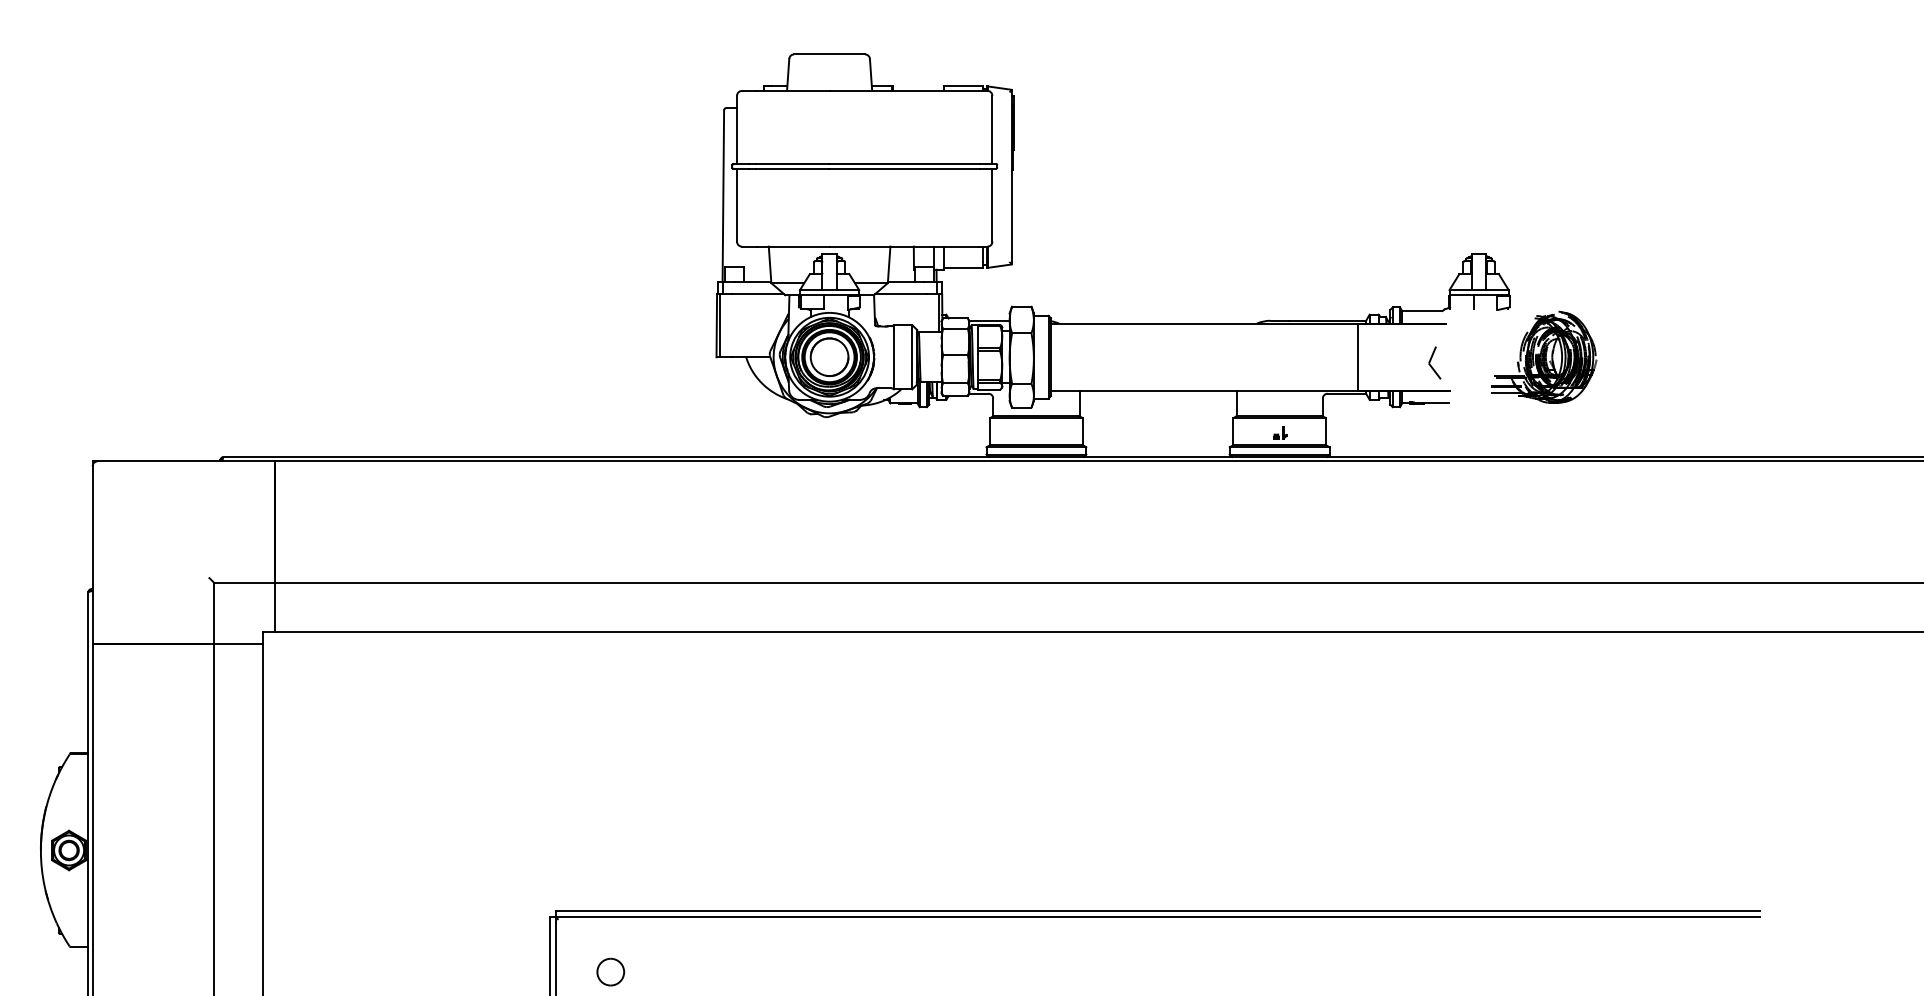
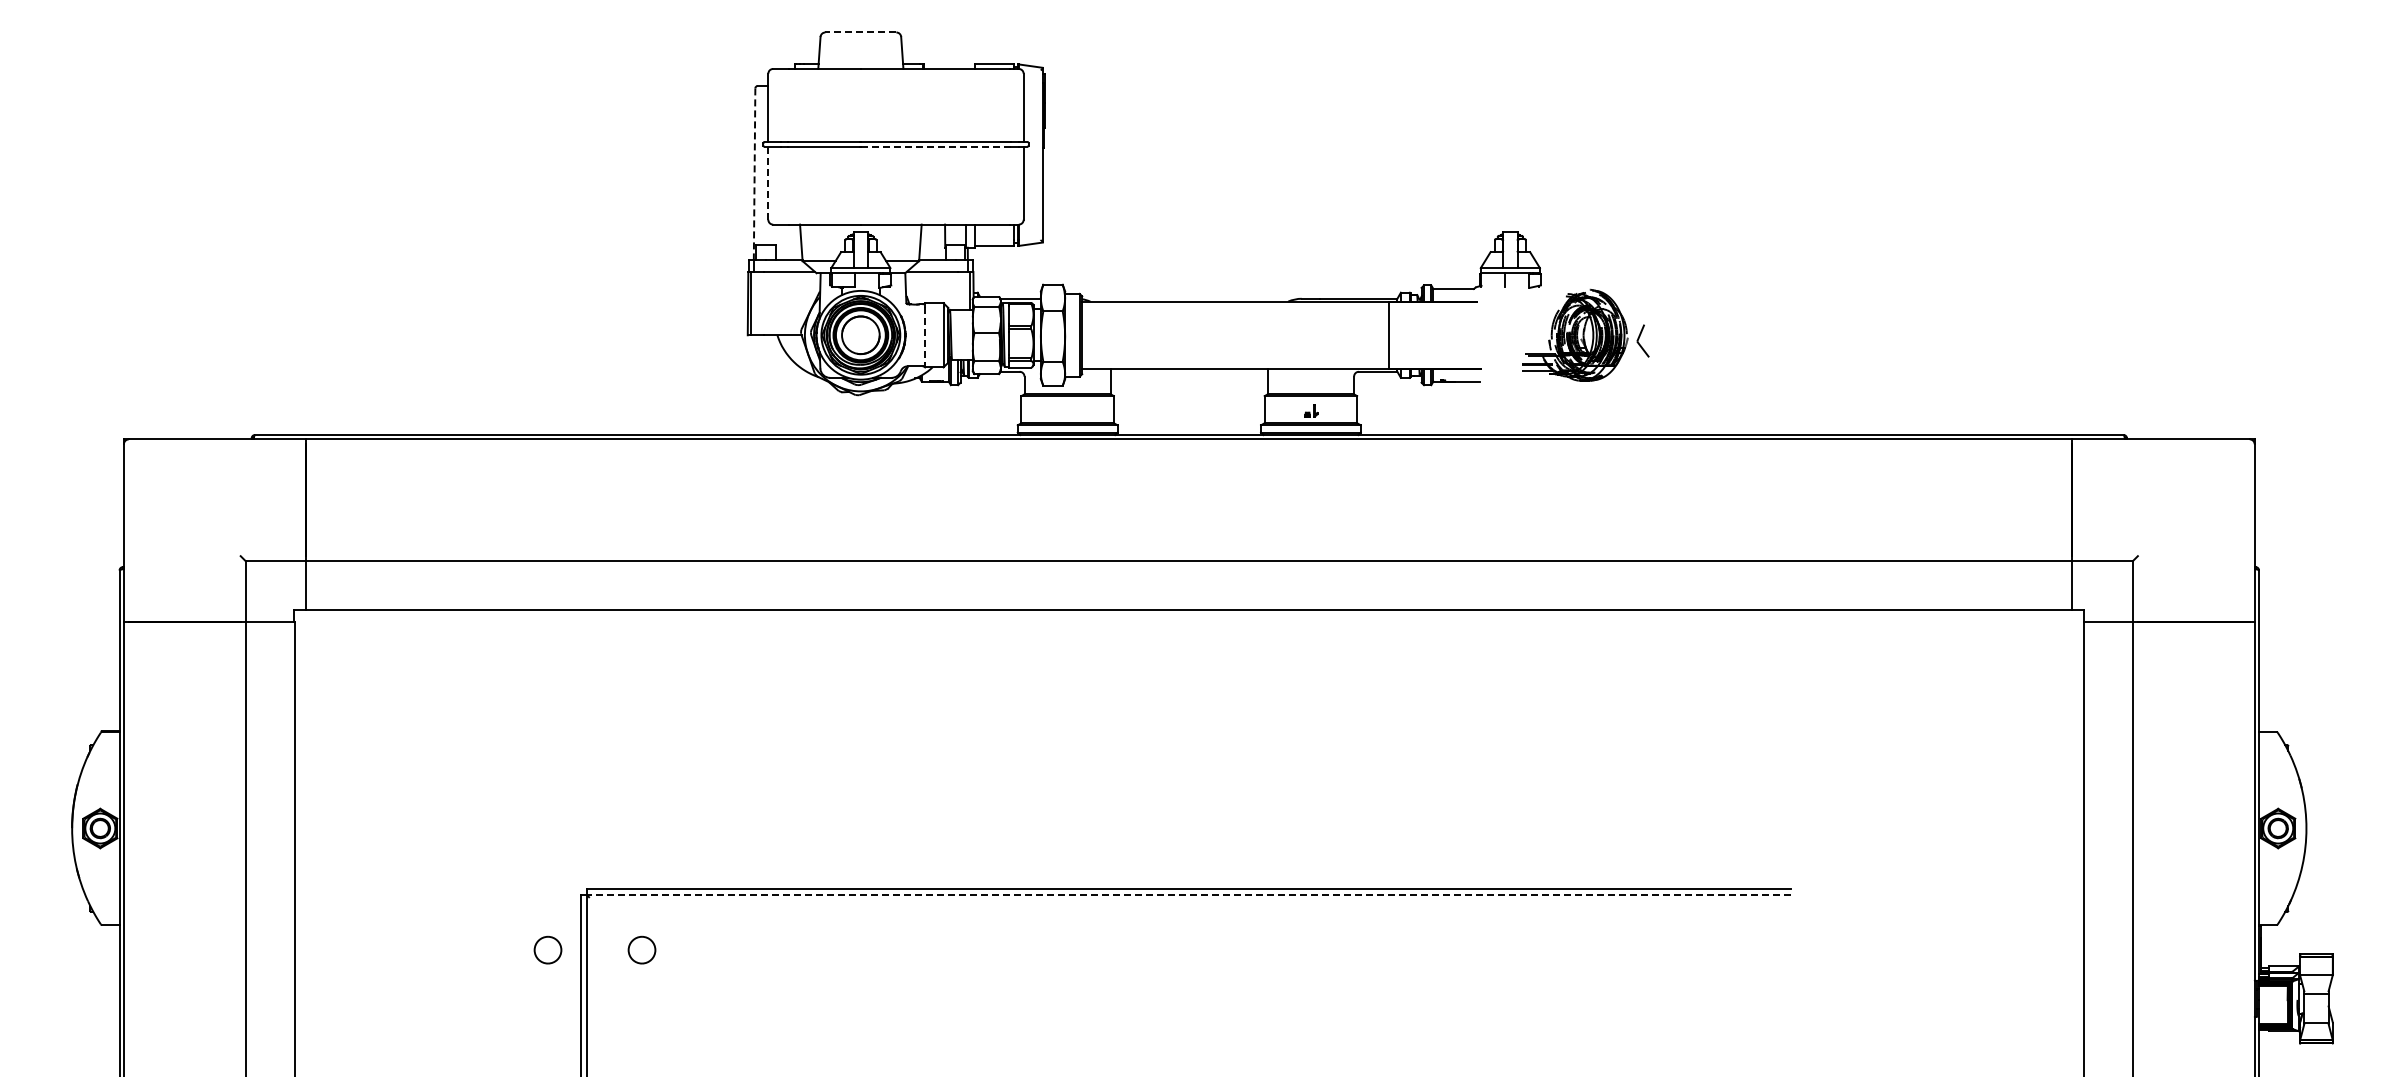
line: (829, 54) -> (860, 32), solid -> dashed
line: (905, 168) -> (936, 146), solid -> dashed
line: (723, 196) -> (754, 174), solid -> dashed
line: (737, 205) -> (768, 183), solid -> dashed
line: (894, 357) -> (925, 335), solid -> dashed
part: (1434, 362) -> (1642, 340), moved
line: (1158, 917) -> (1189, 895), solid -> dashed
part: (516, 971) -> (547, 949), added

